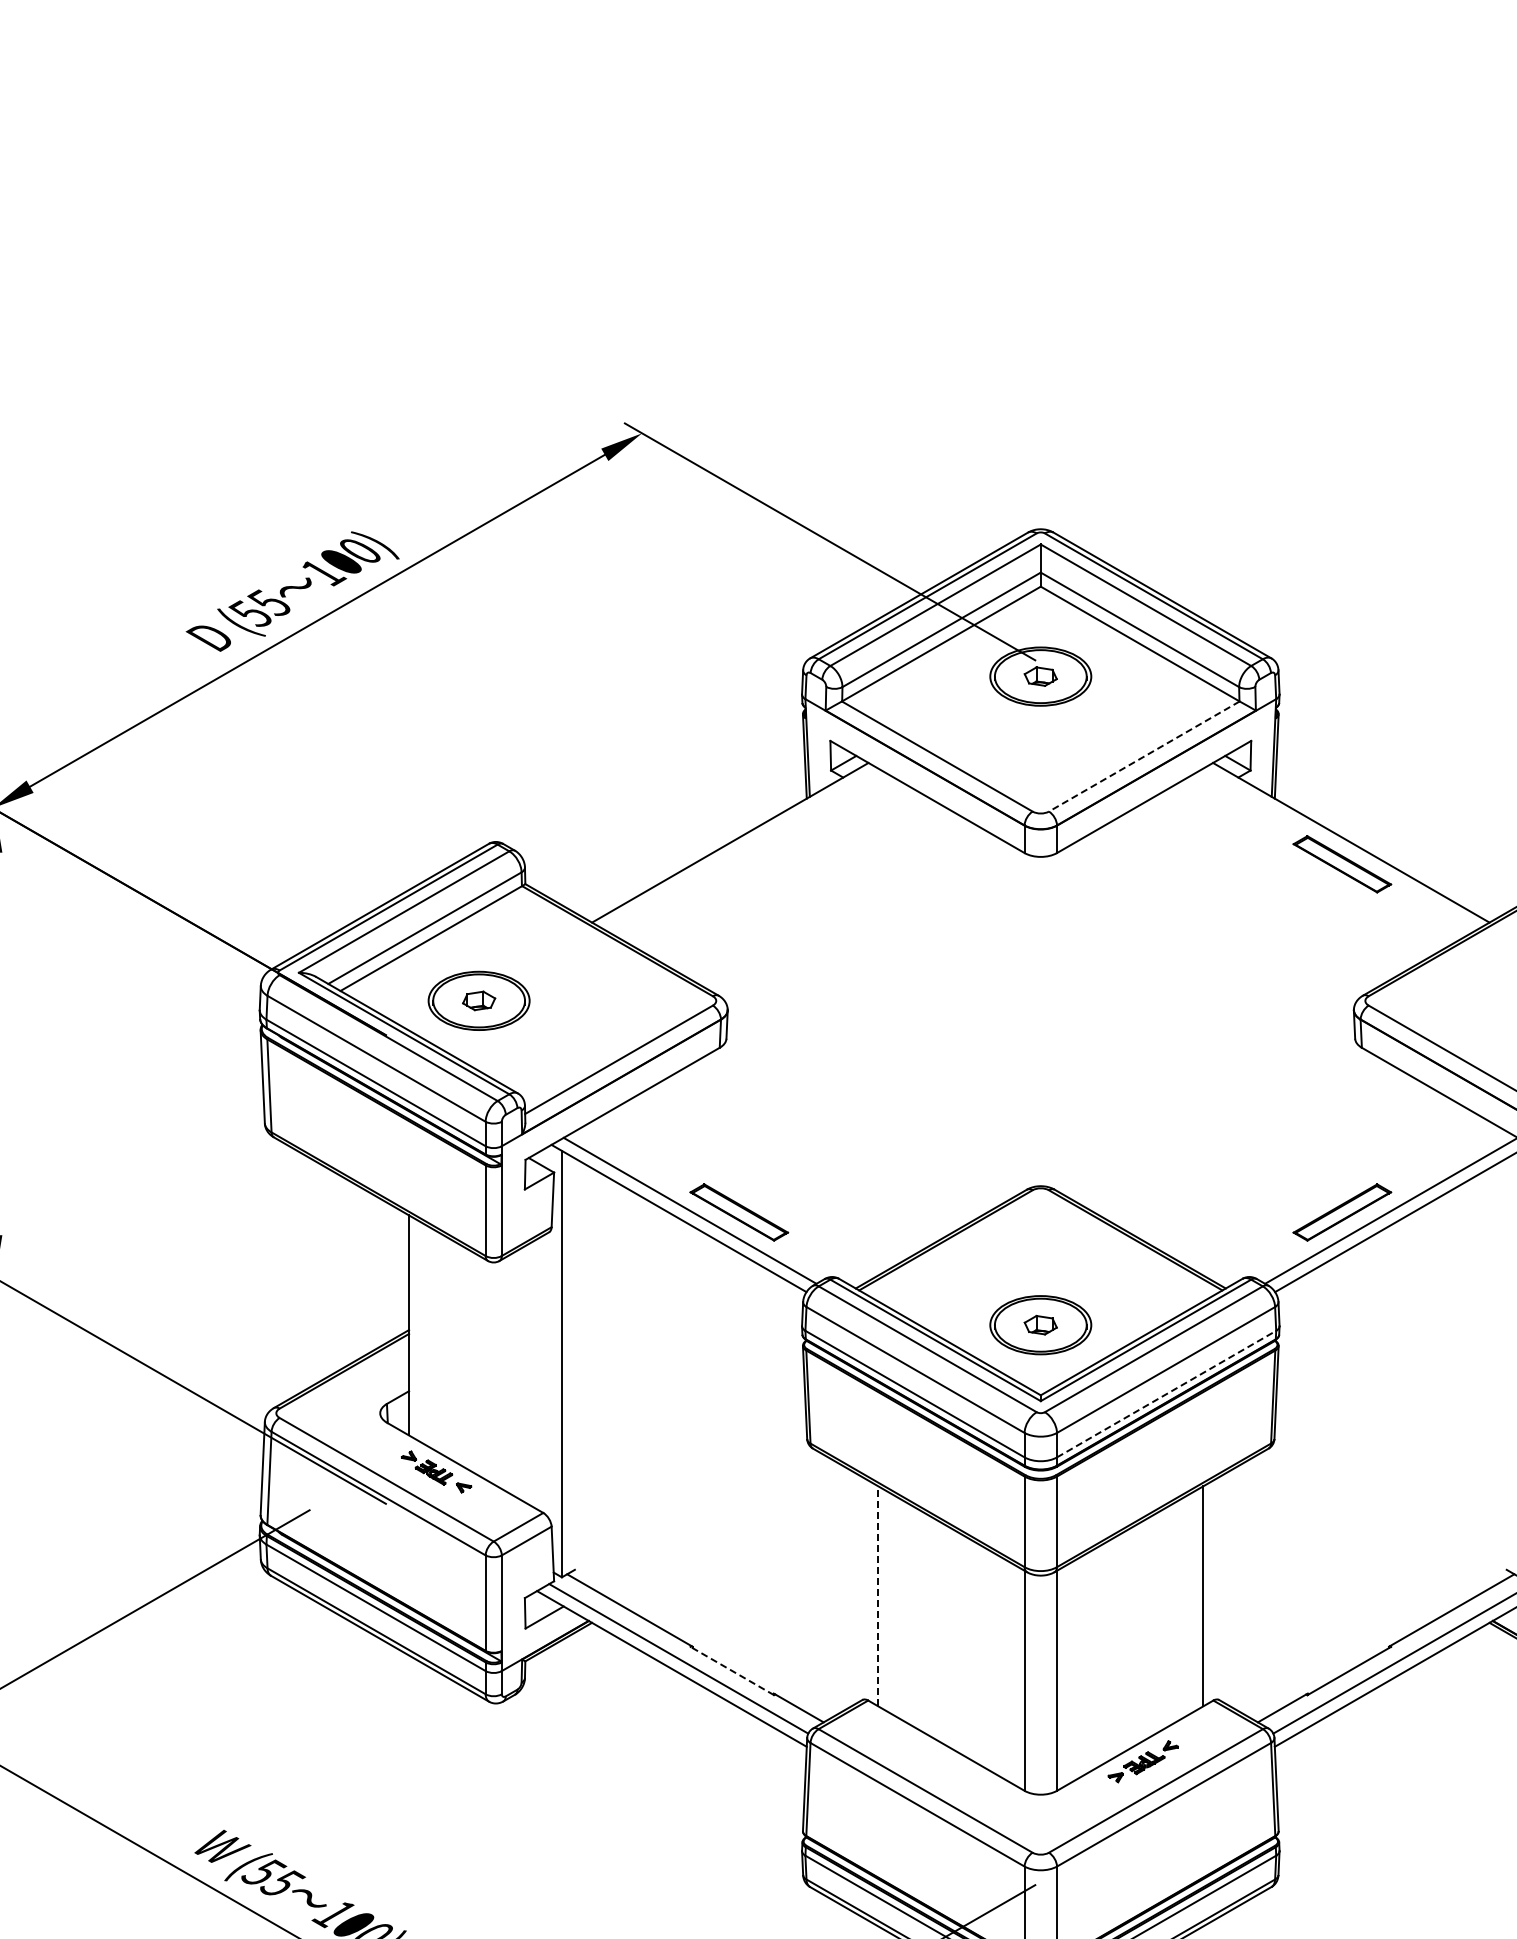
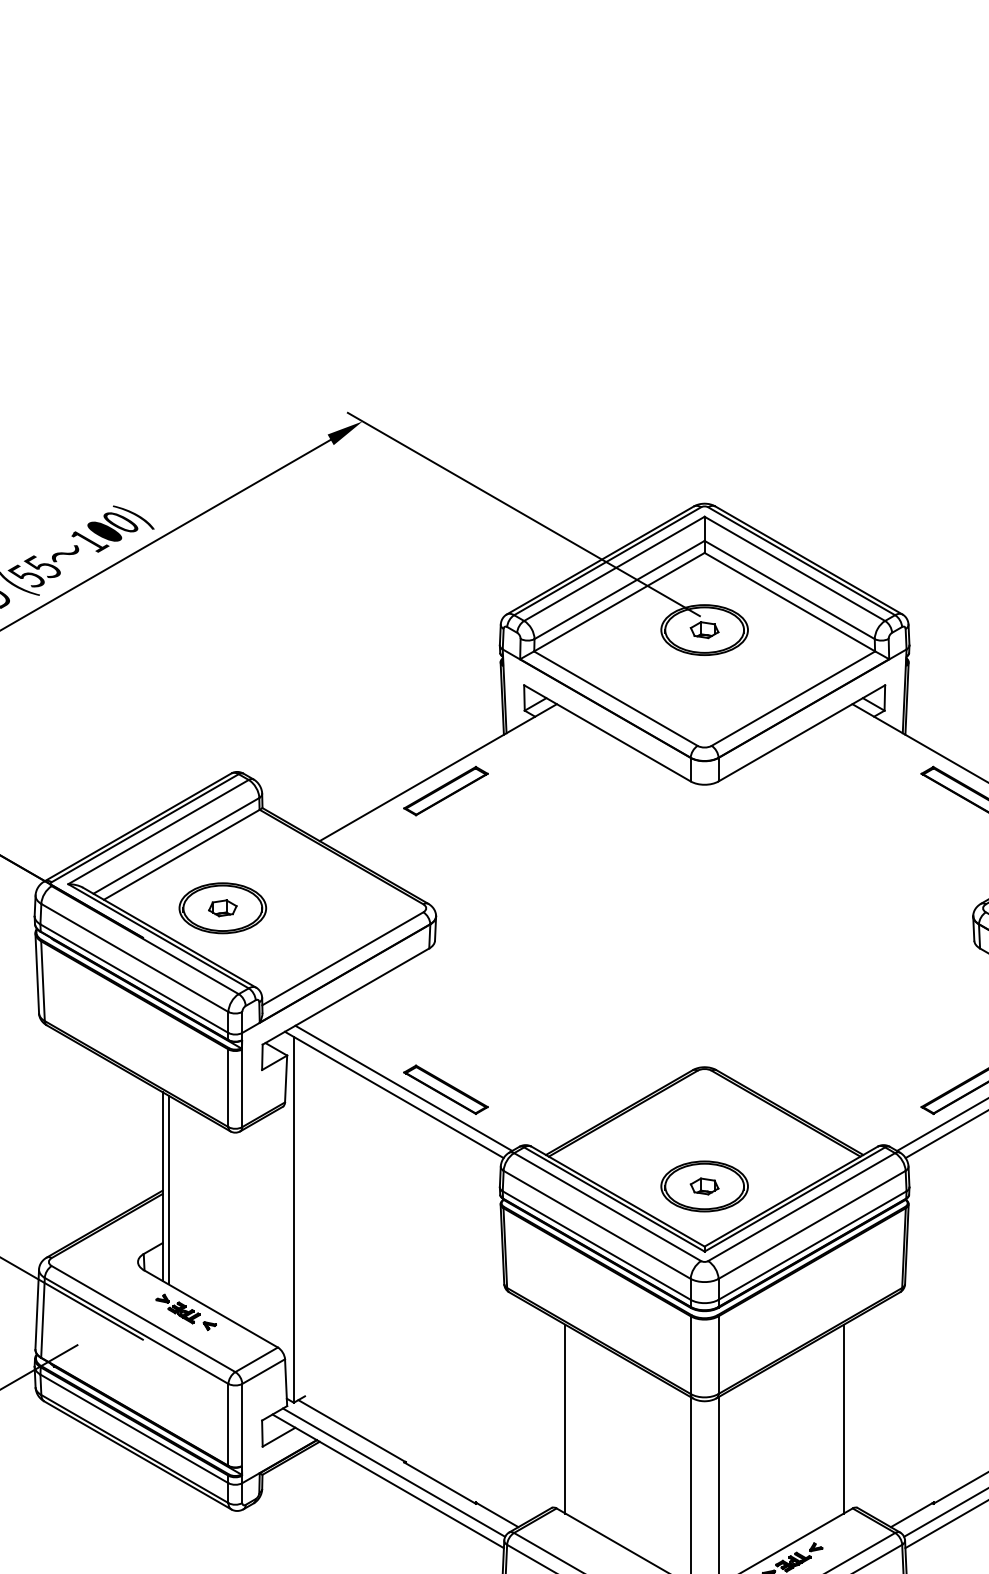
line: (1143, 756) -> (792, 698), dashed -> solid
part: (739, 864) -> (446, 791), added
line: (415, 1329) -> (168, 1190), added
line: (1166, 1394) -> (812, 1245), dashed -> solid
line: (878, 1595) -> (565, 1418), dashed -> solid
line: (731, 1670) -> (439, 1482), dashed -> solid

